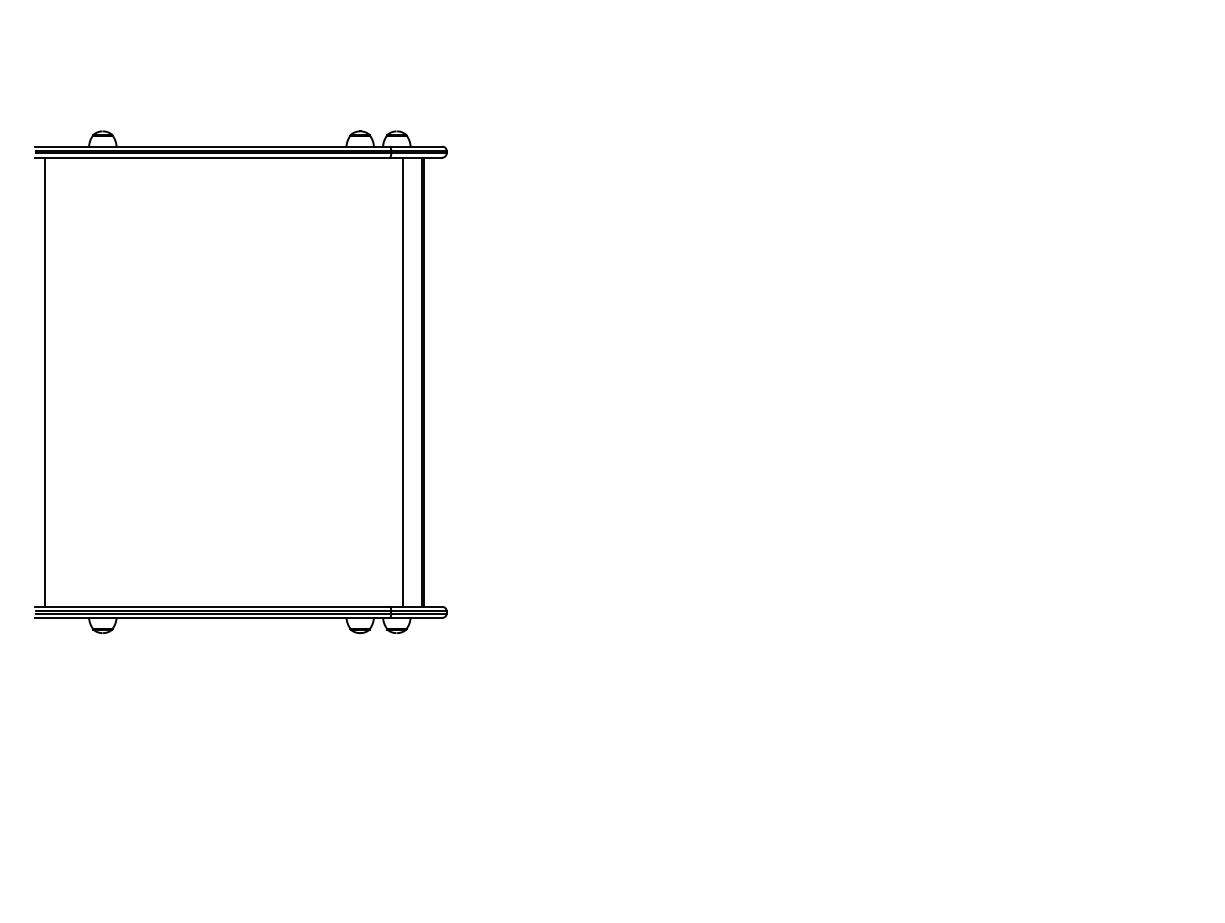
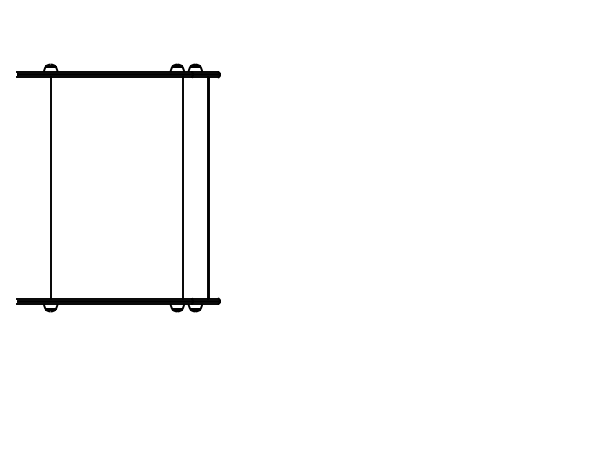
line: (45, 381) -> (51, 187), moved
line: (403, 381) -> (183, 187), moved

